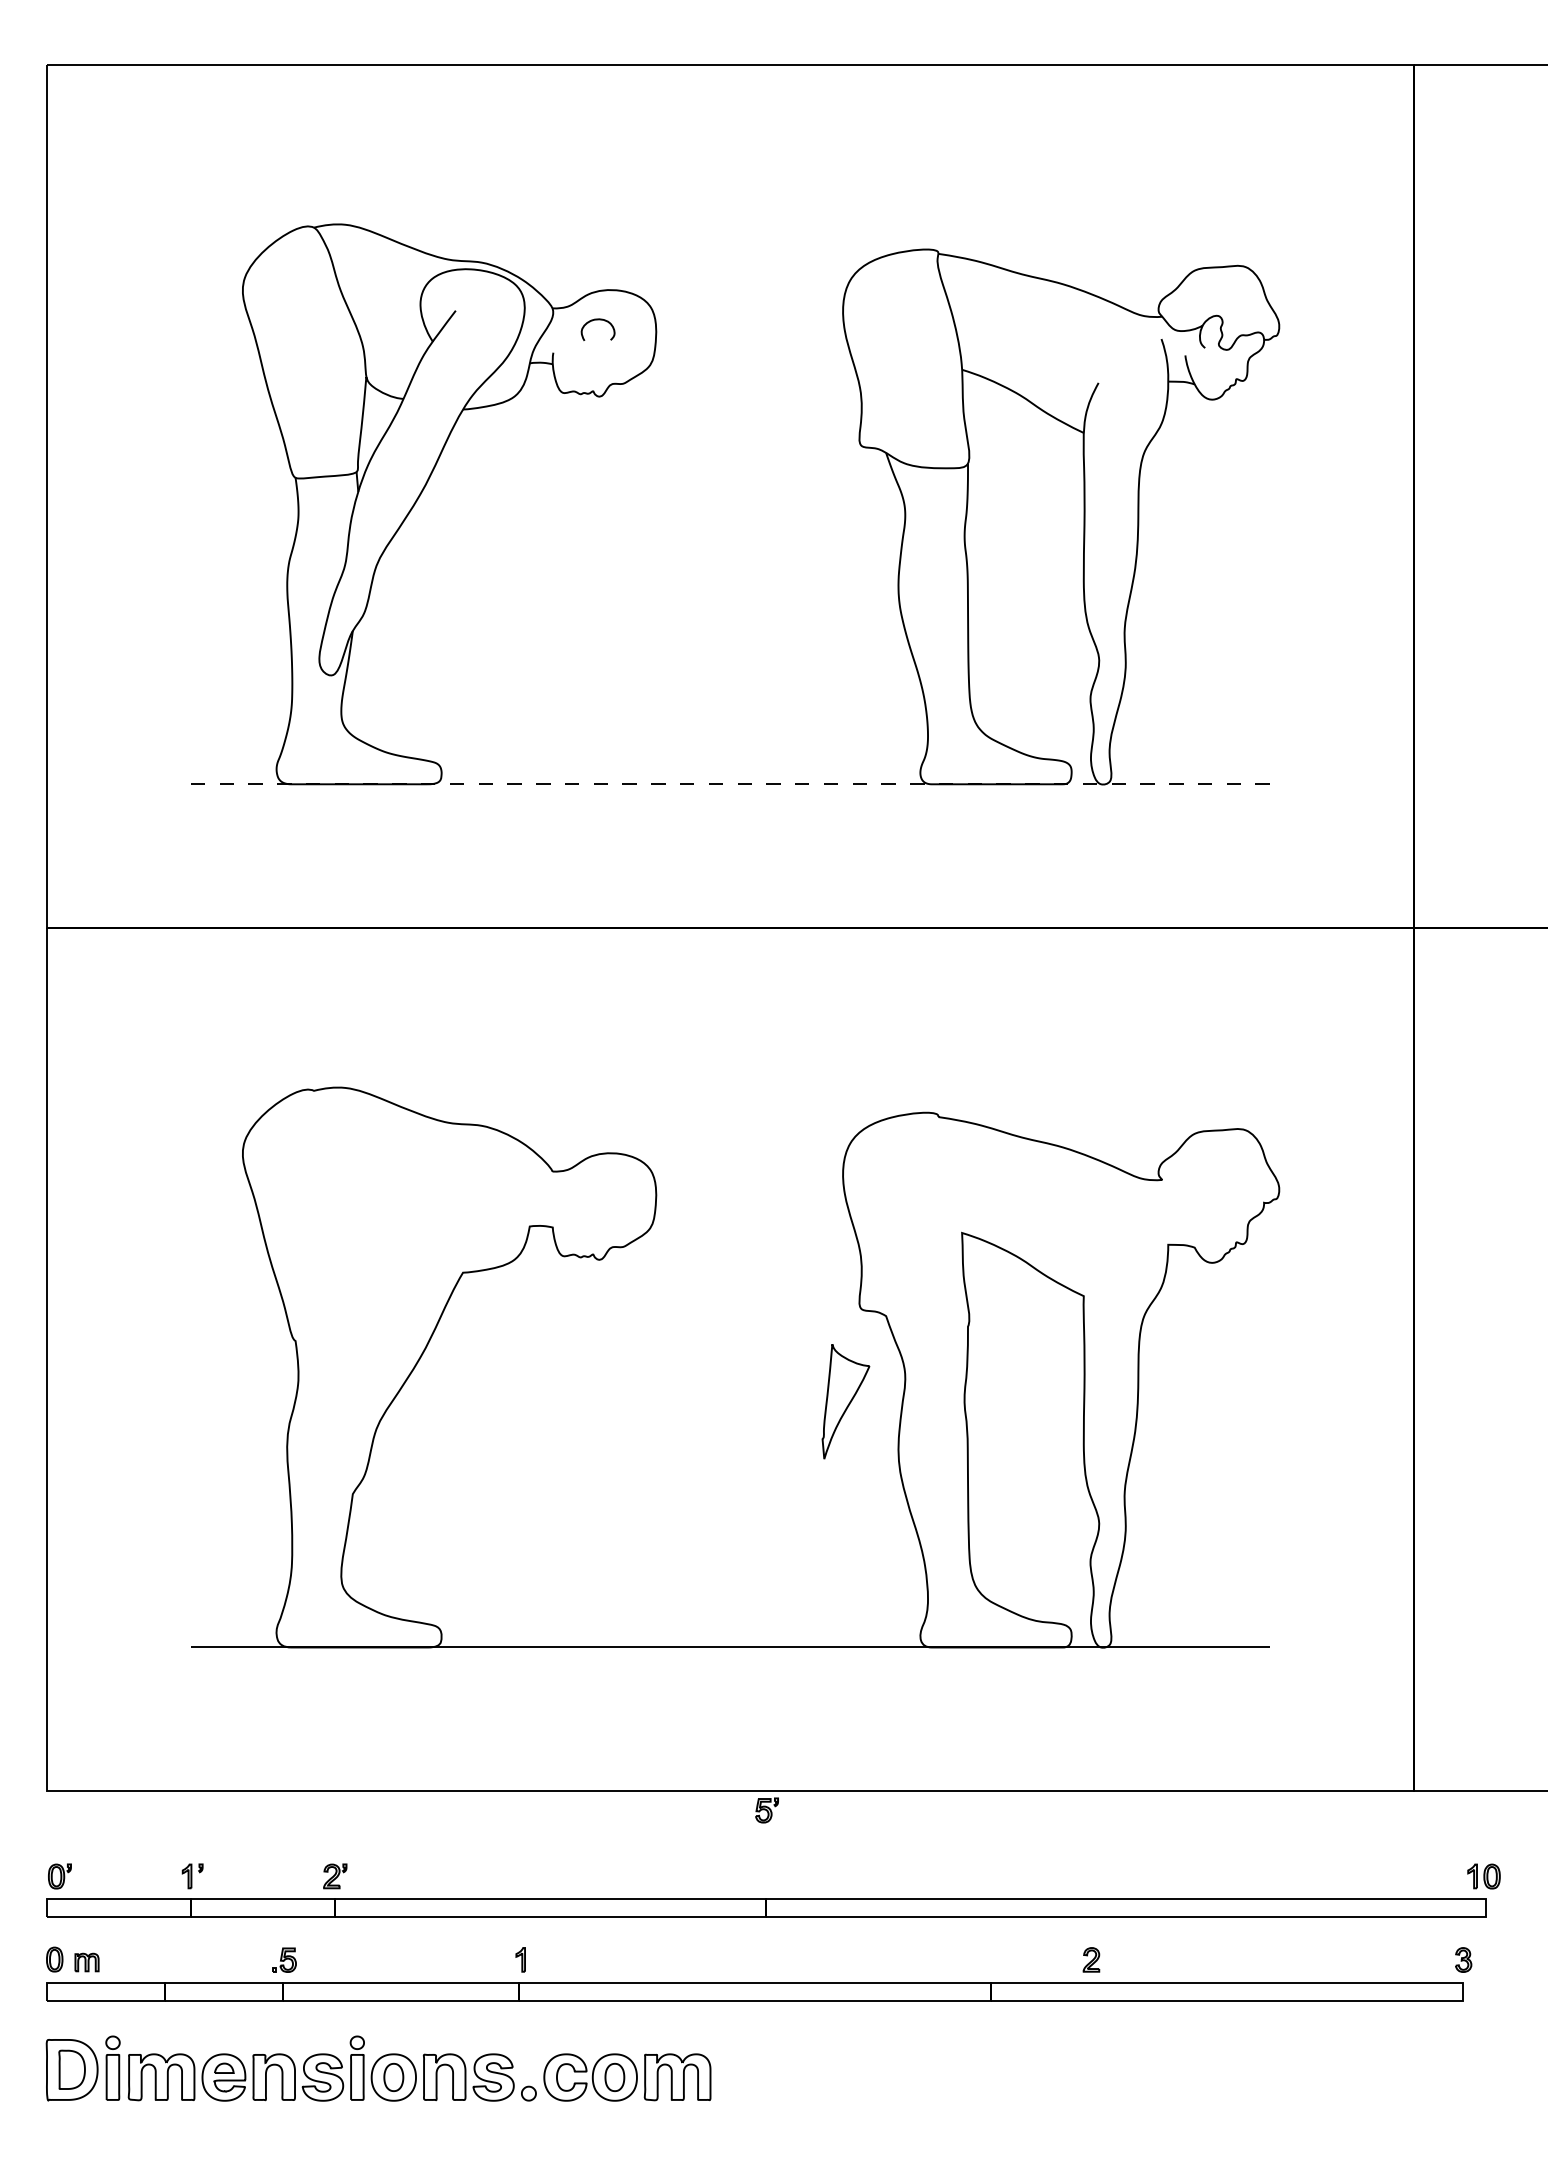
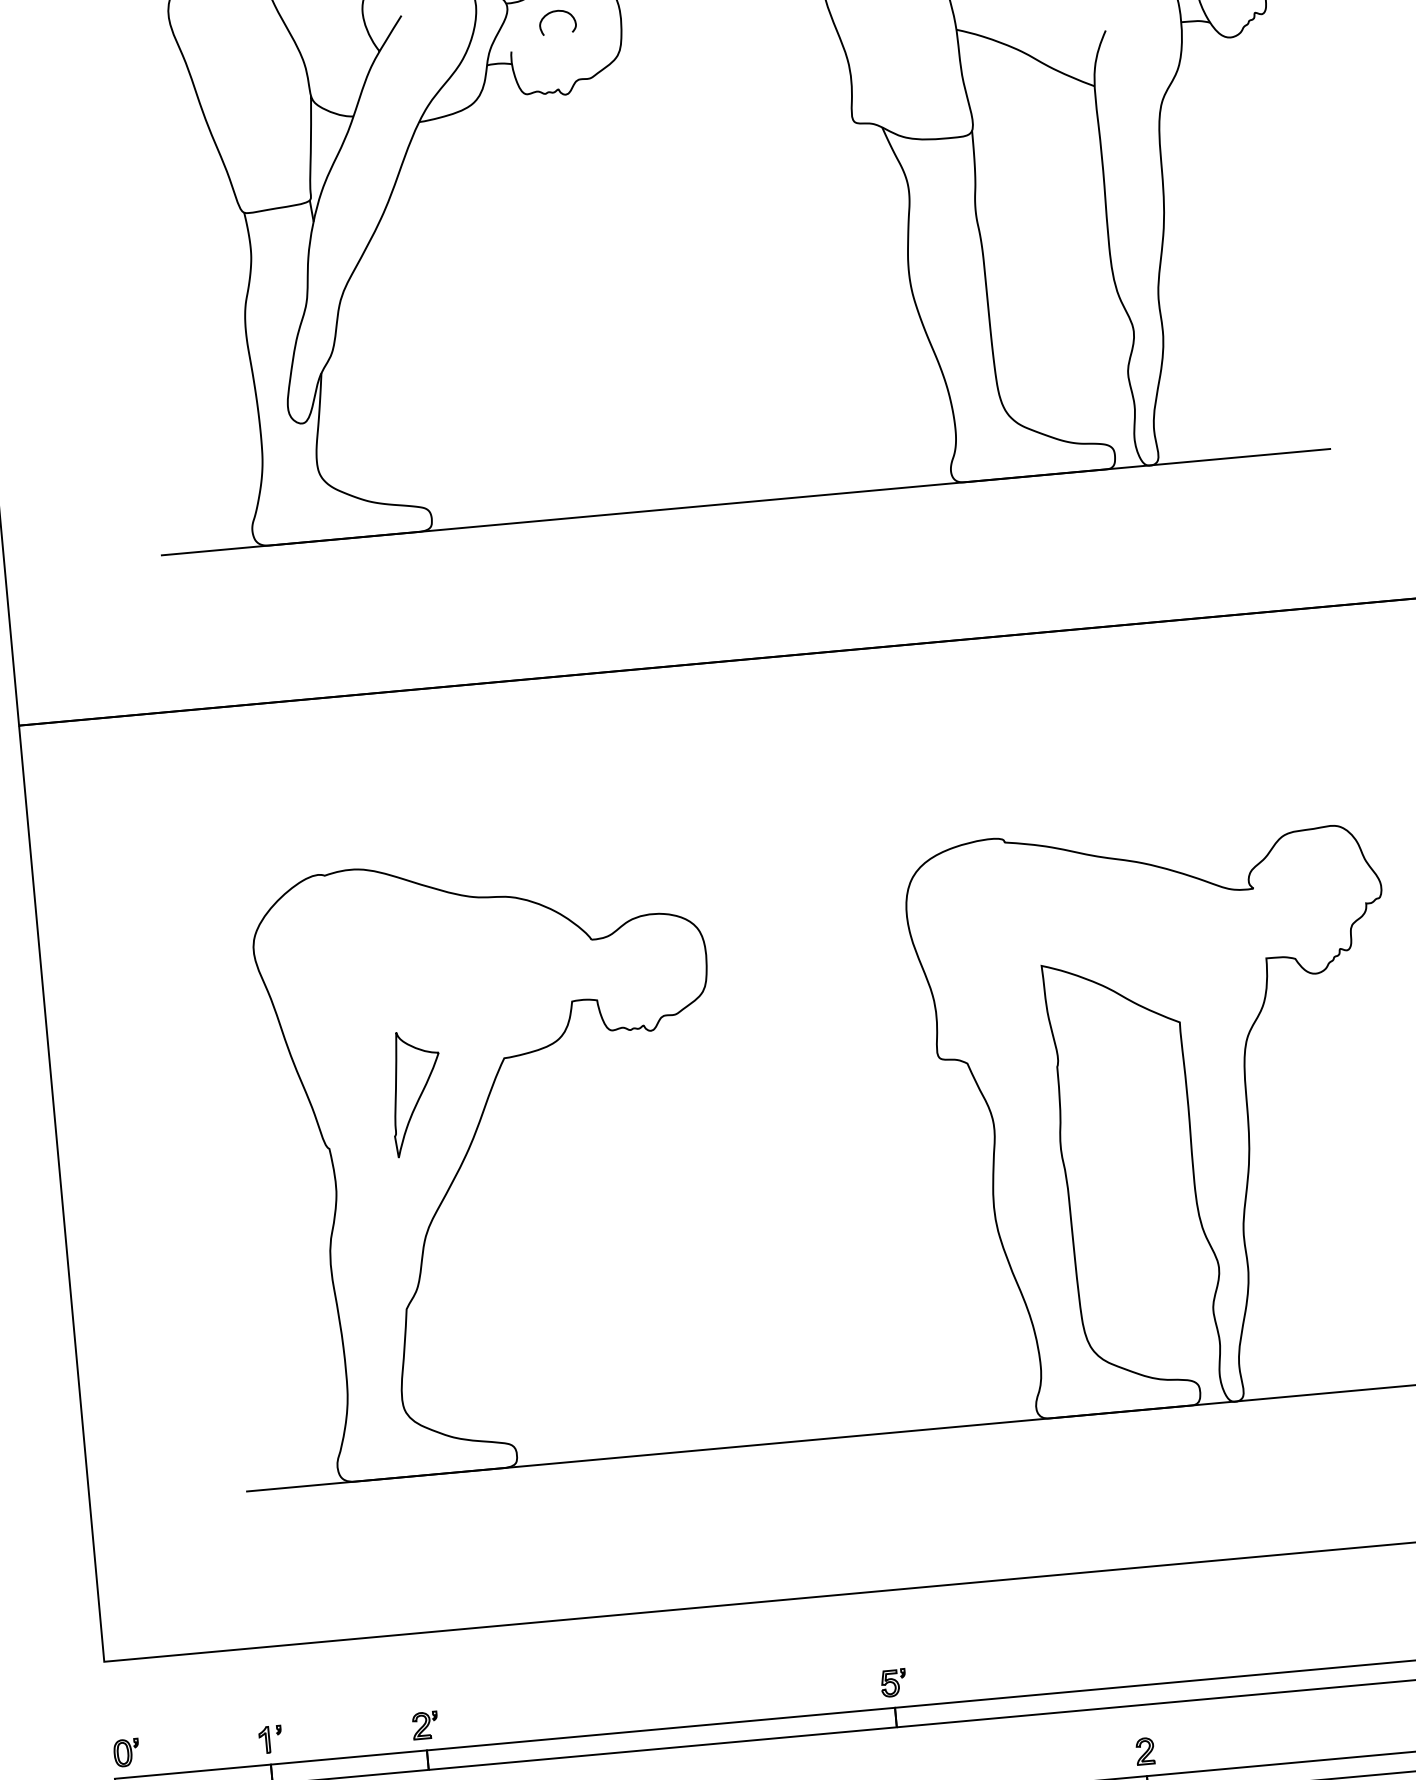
line: (730, 784) -> (746, 502), dashed -> solid
part: (845, 1401) -> (416, 1093), moved
part: (766, 1810) -> (893, 1683), moved
part: (1091, 1959) -> (1145, 1750), moved

